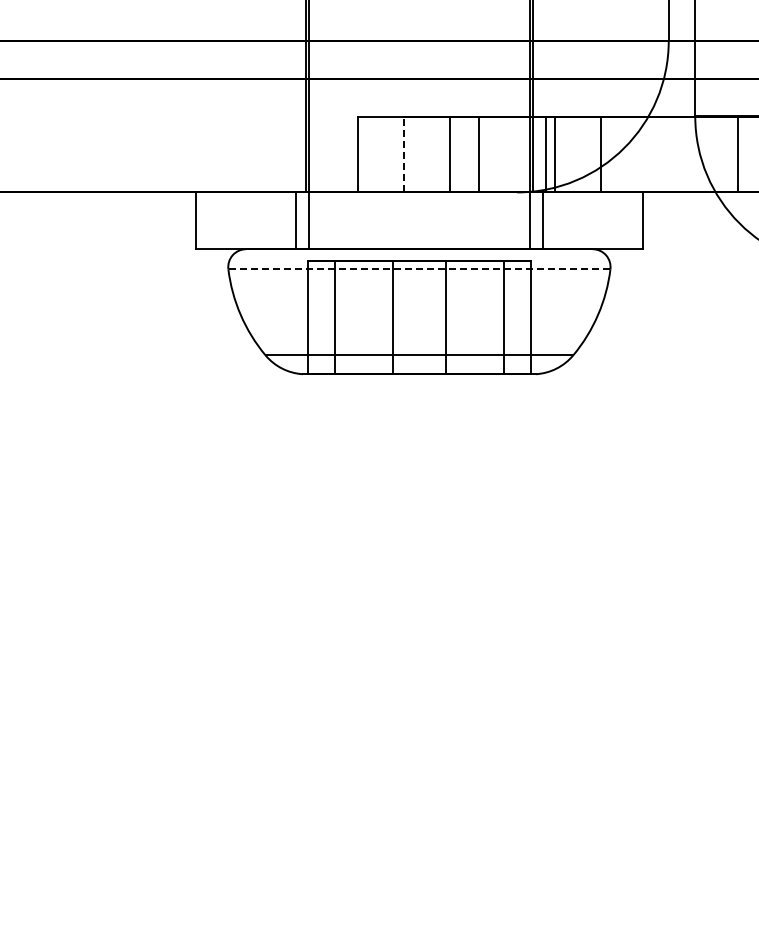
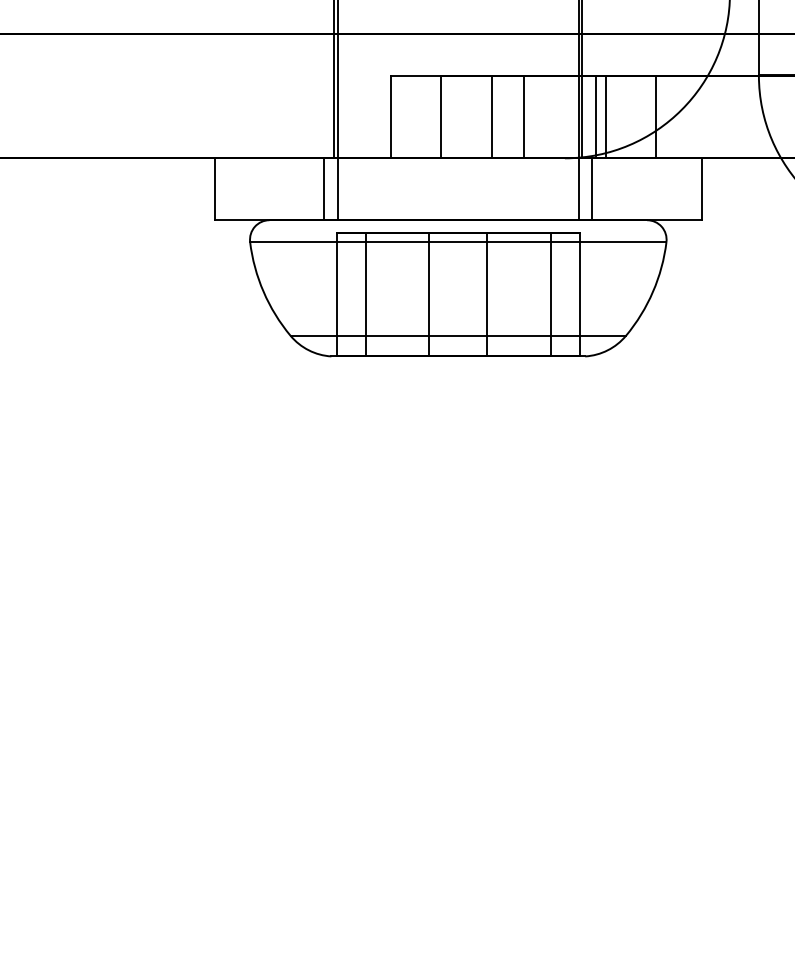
line: (403, 154) -> (440, 116), dashed -> solid
line: (419, 269) -> (458, 242), dashed -> solid

